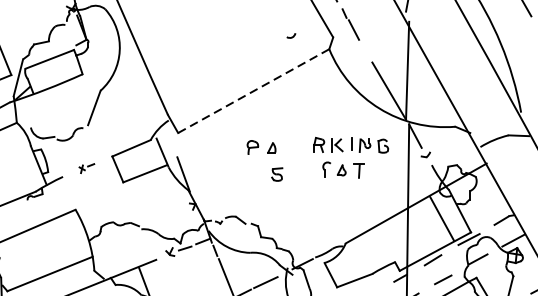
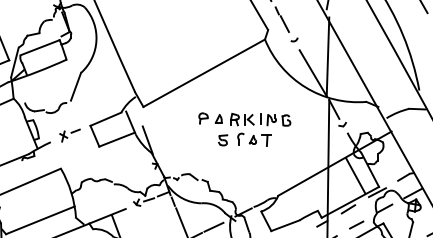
arc: (292, 35) -> (295, 39), moved
line: (254, 91) -> (204, 73), dashed -> solid
part: (351, 157) -> (260, 129), moved
part: (86, 168) -> (69, 135), size x1.67

